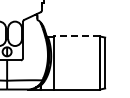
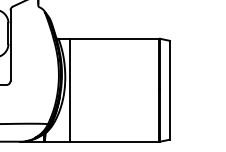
line: (76, 36) -> (114, 38), dashed -> solid

